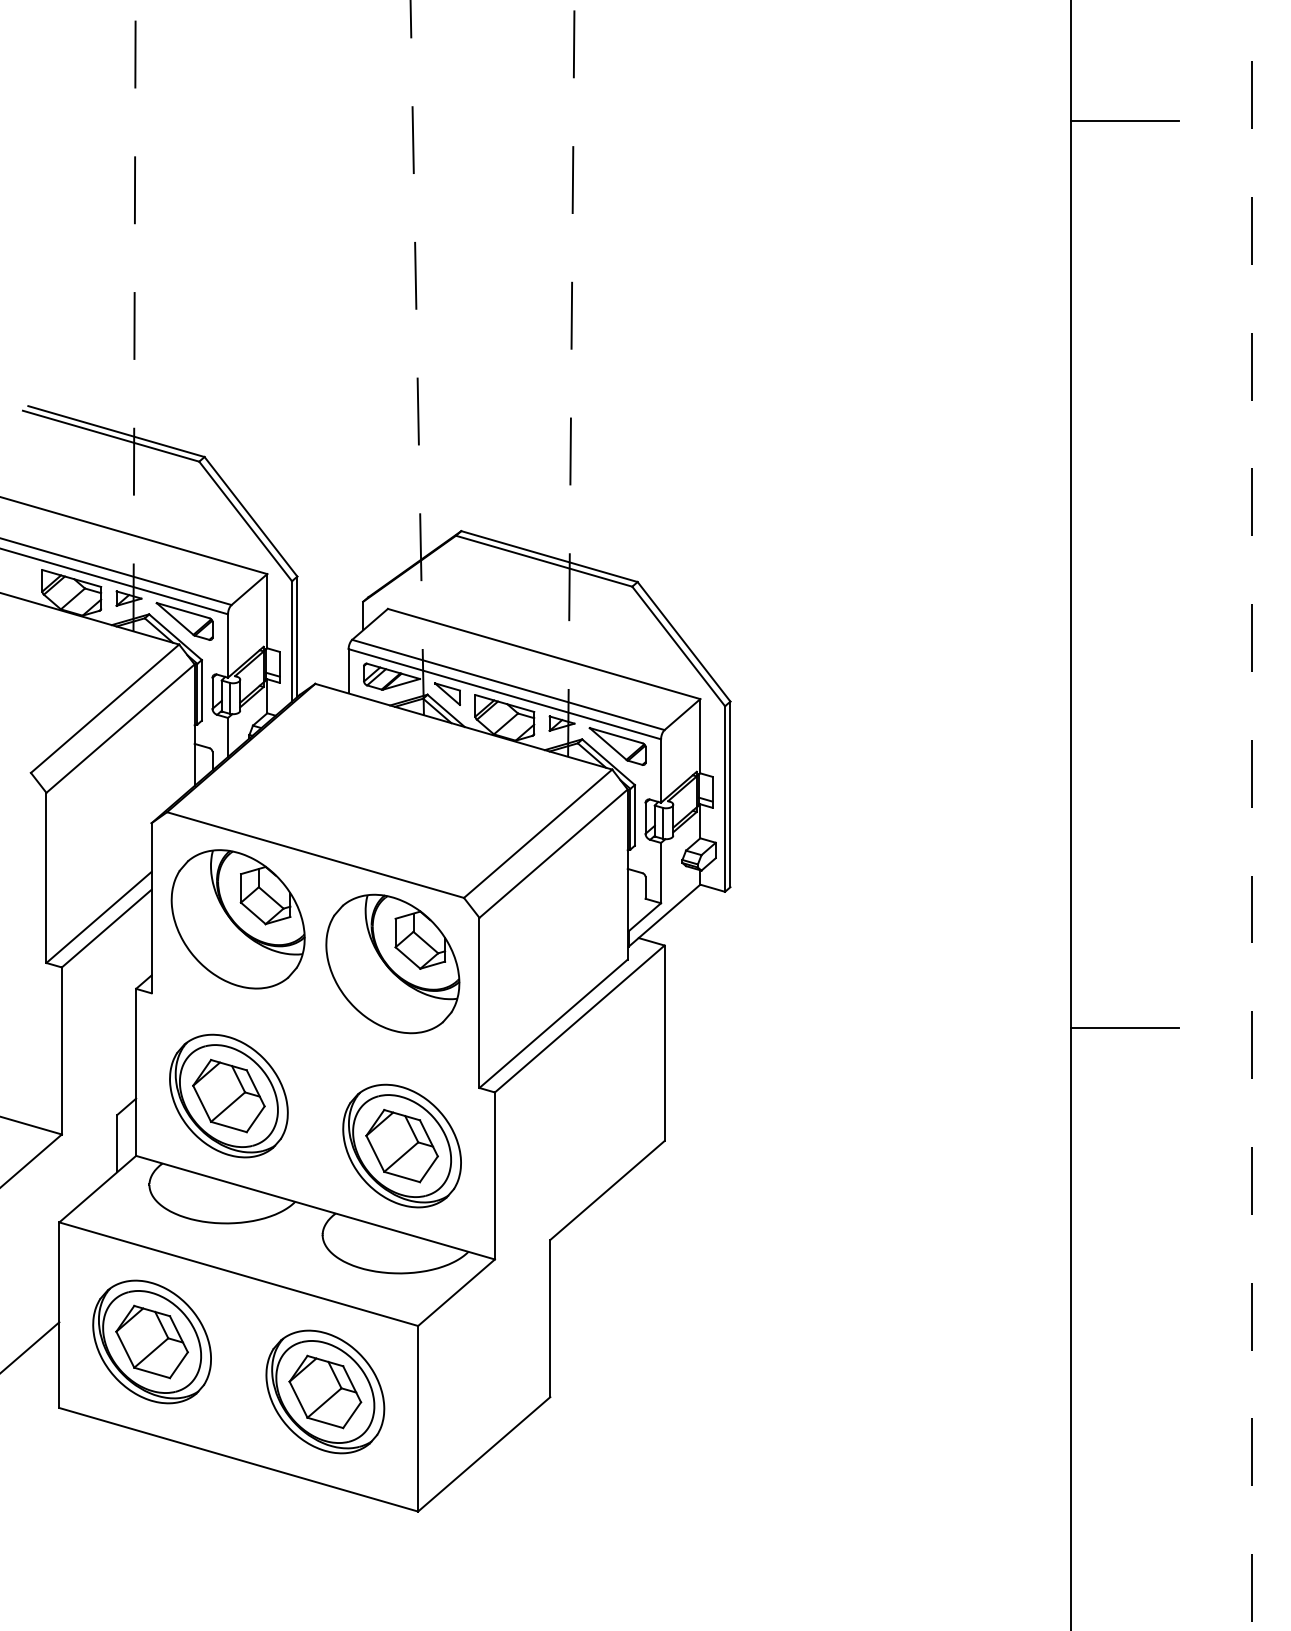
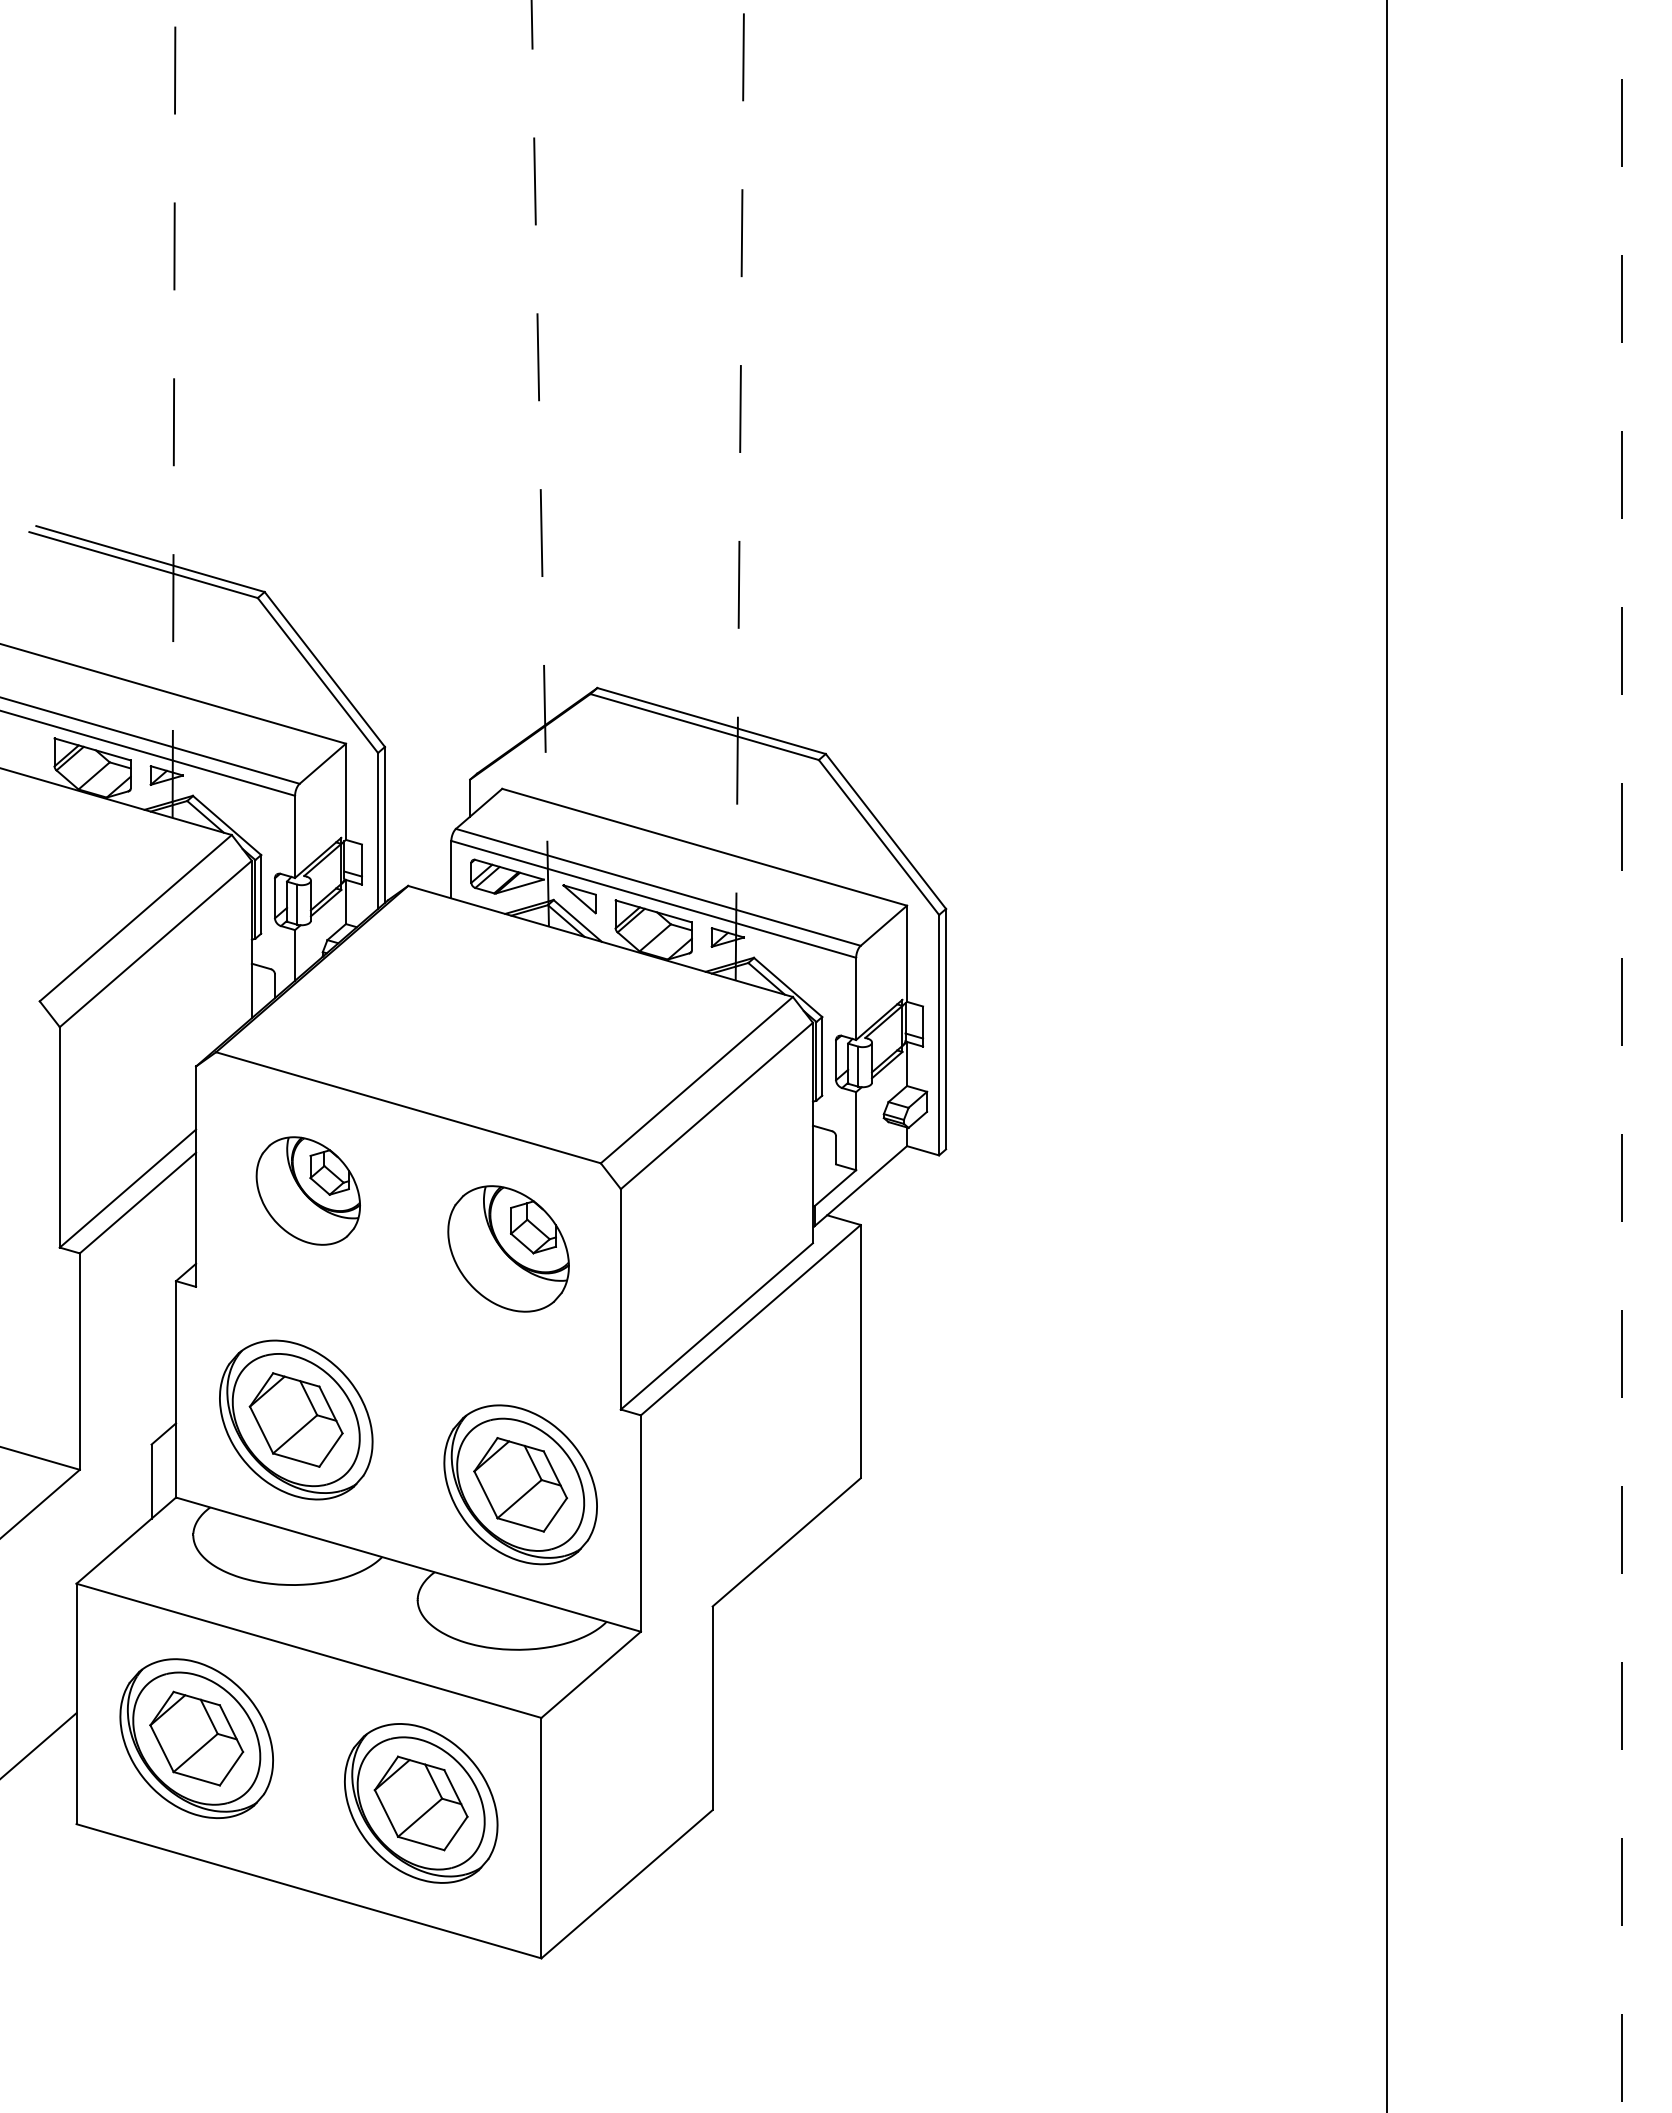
line: (1124, 120) -> (1456, 156), removed
part: (184, 621) -> (238, 805), removed
part: (617, 746) -> (799, 966), removed
part: (238, 918) -> (308, 1190), size x0.6
part: (392, 963) -> (508, 1248), size x0.7
line: (1124, 1028) -> (1456, 1332), removed

